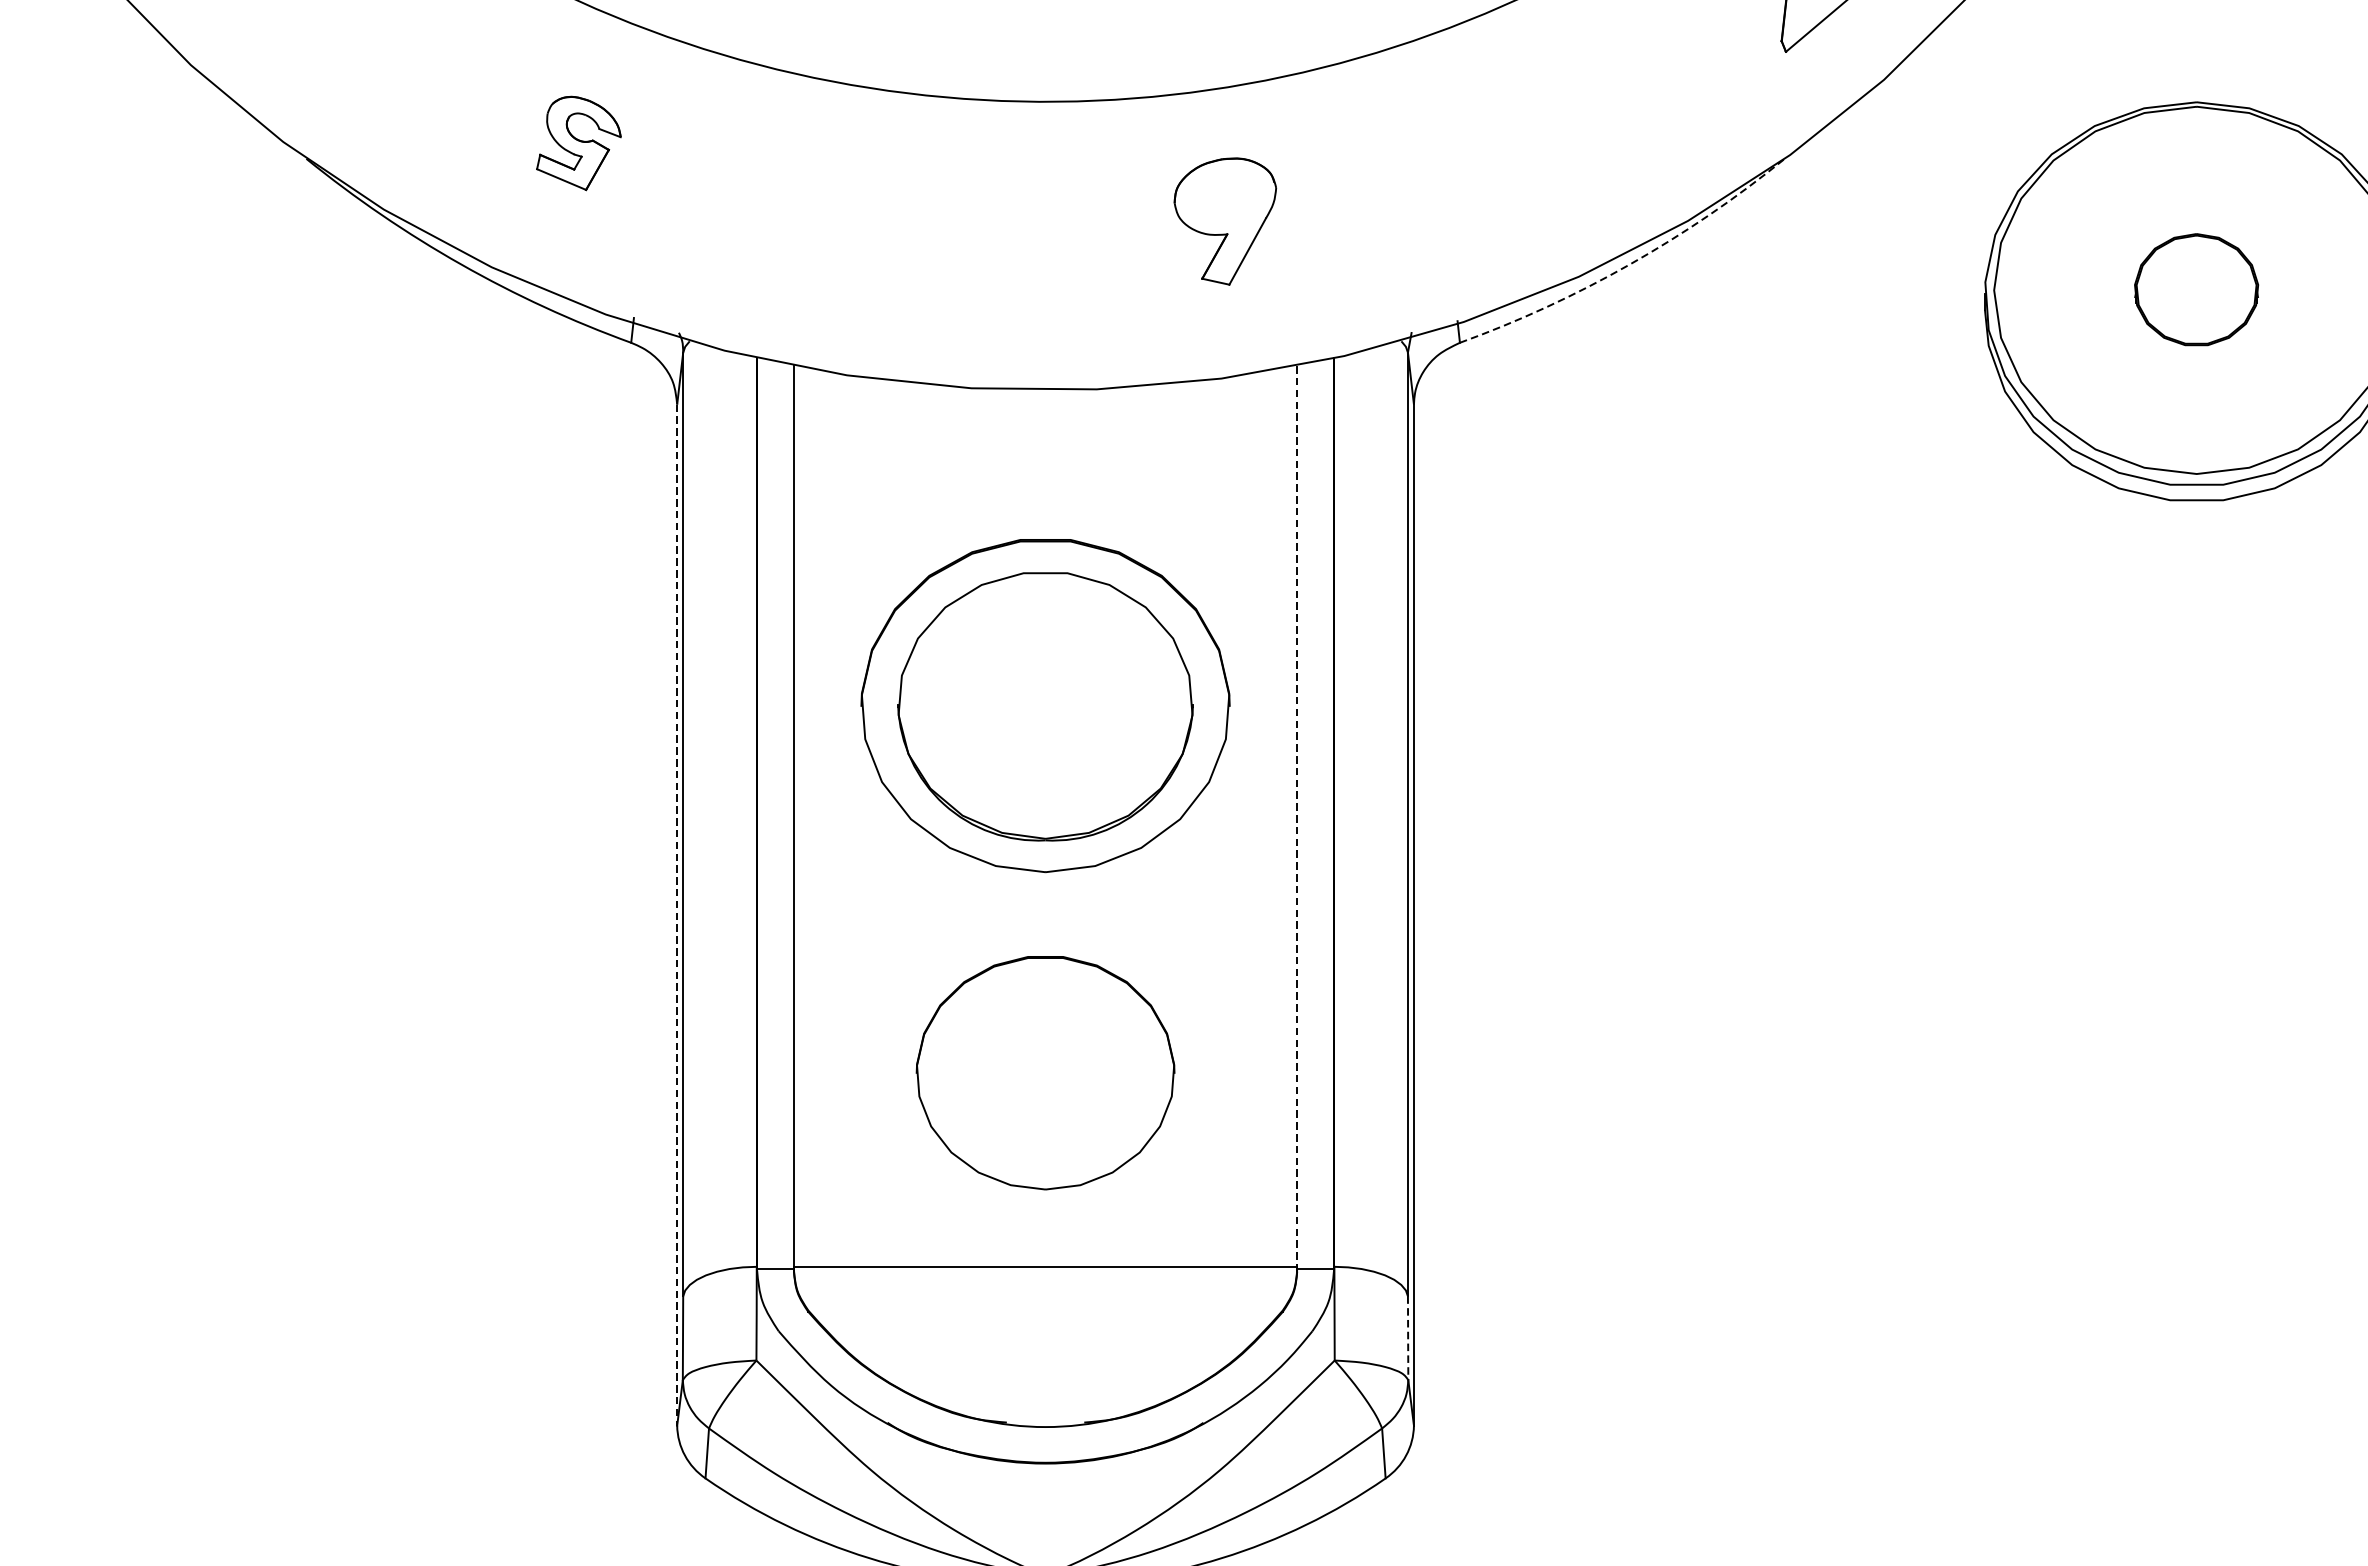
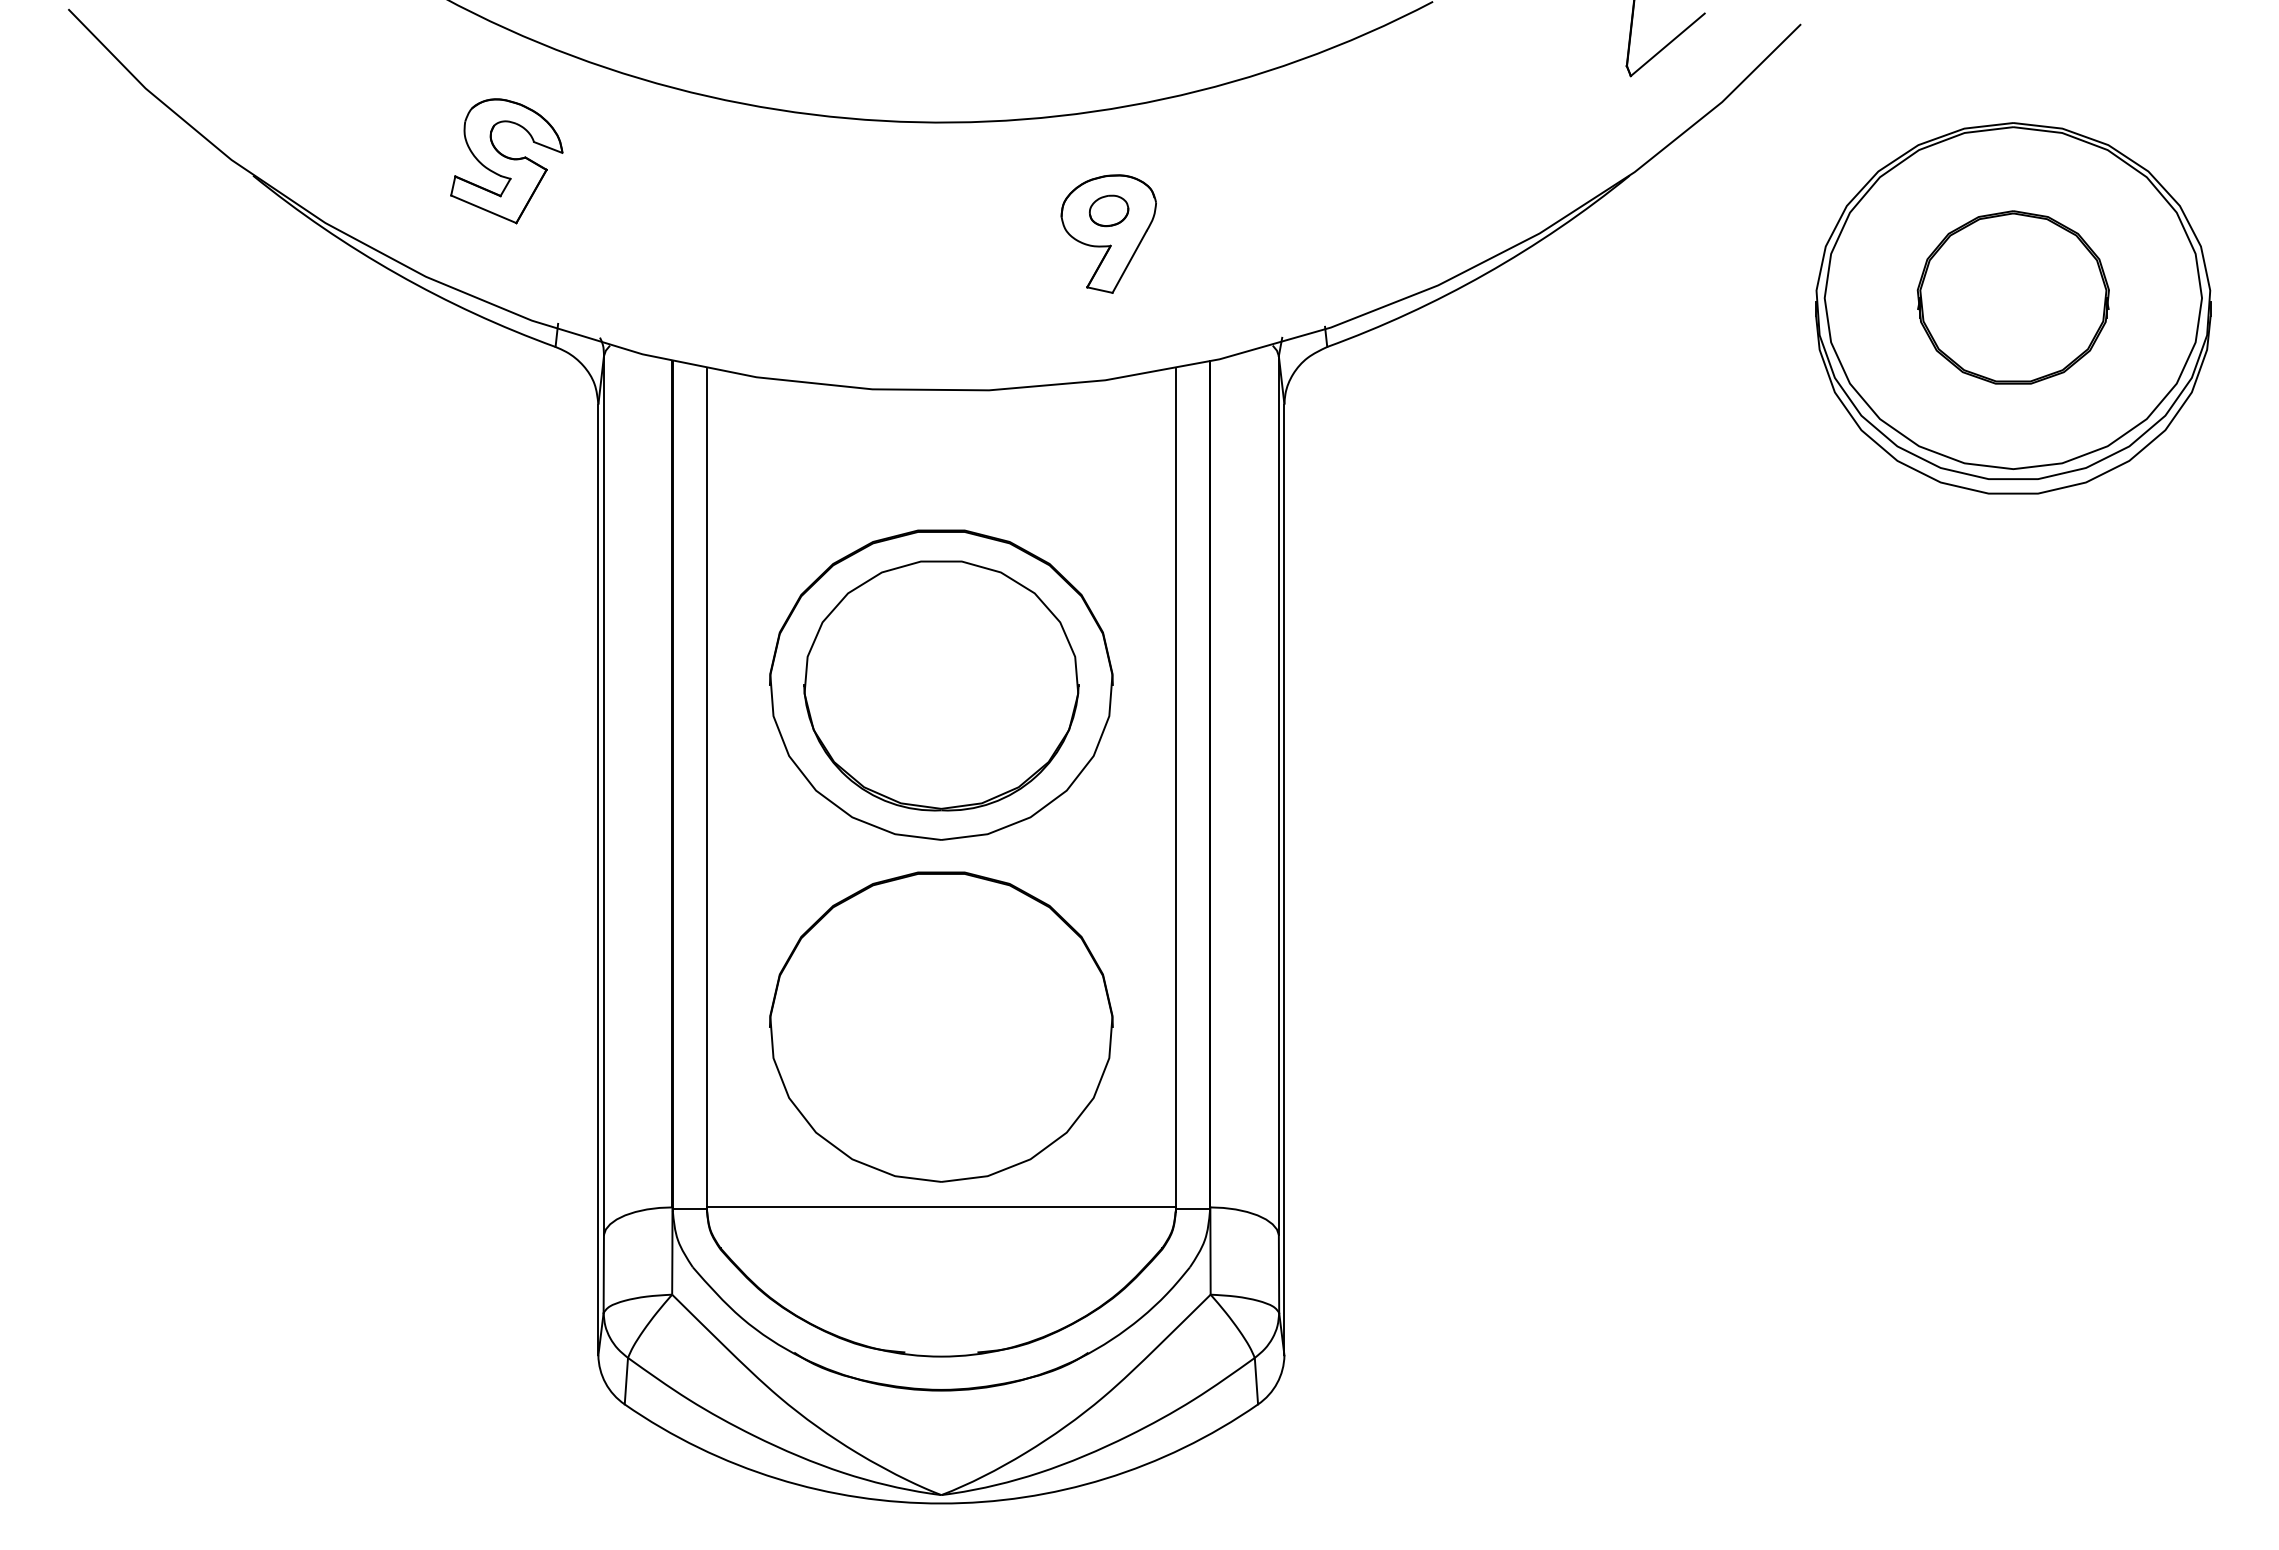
part: (578, 143) -> (506, 161), size x1.43
part: (1226, 196) -> (1109, 210), added
arc: (1629, 263) -> (1485, 273), dashed -> solid
part: (2195, 289) -> (2012, 297), size x1.67
line: (1296, 816) -> (1175, 788), dashed -> solid
line: (677, 915) -> (598, 880), dashed -> solid
part: (1045, 1072) -> (941, 1026), size x1.43
line: (1408, 1338) -> (1279, 1274), dashed -> solid

